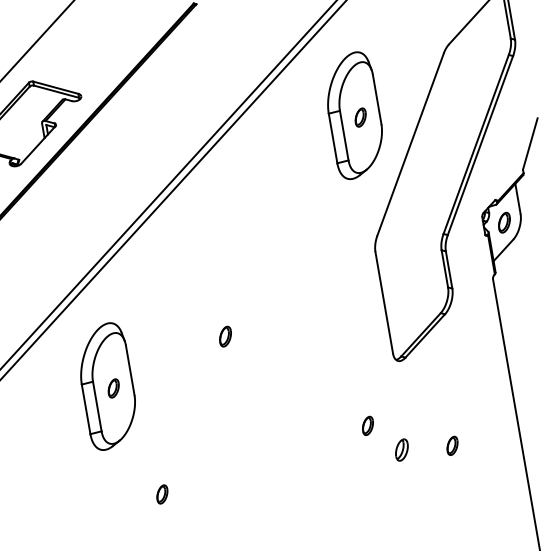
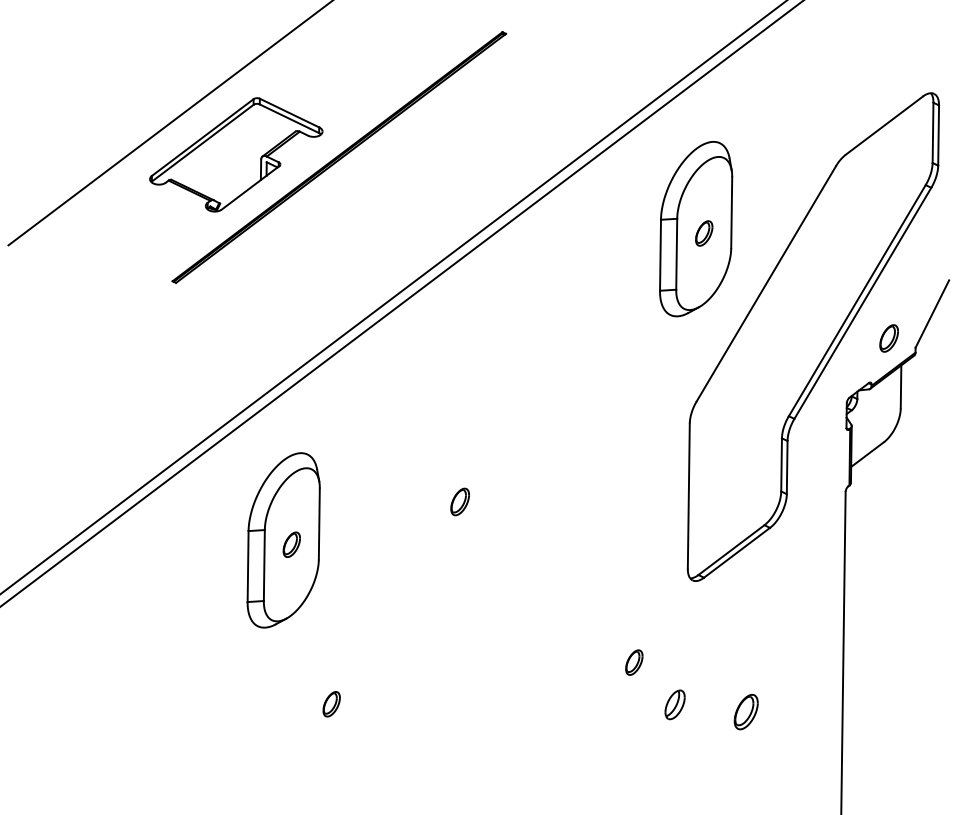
part: (504, 222) -> (888, 338), moved
part: (452, 446) -> (746, 712), size x1.4

